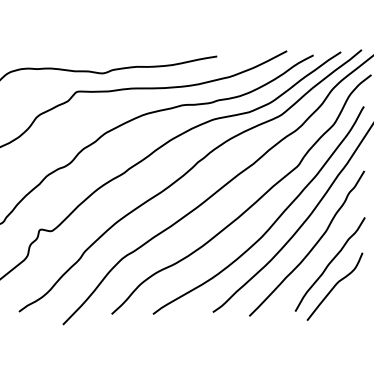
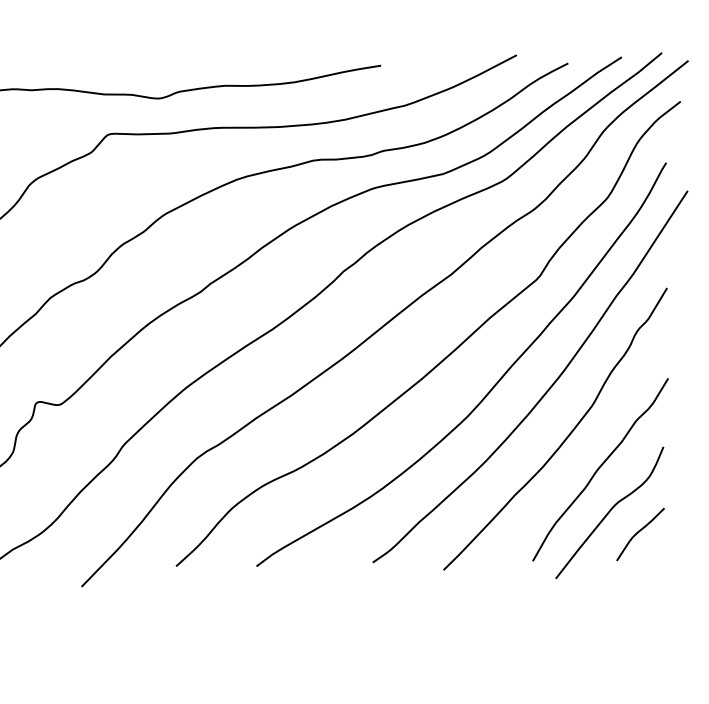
curve: (350, 297) -> (639, 533), added

